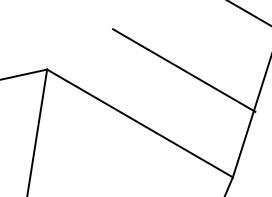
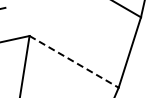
line: (184, 70) -> (95, 36), removed
line: (140, 122) -> (74, 61), solid -> dashed

